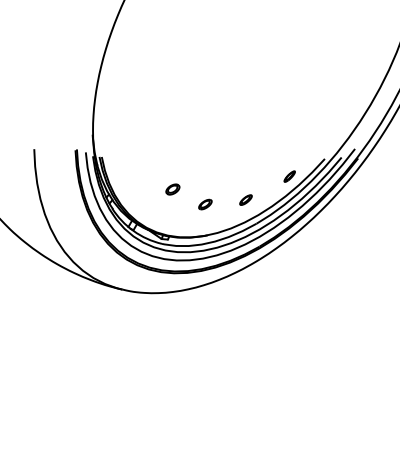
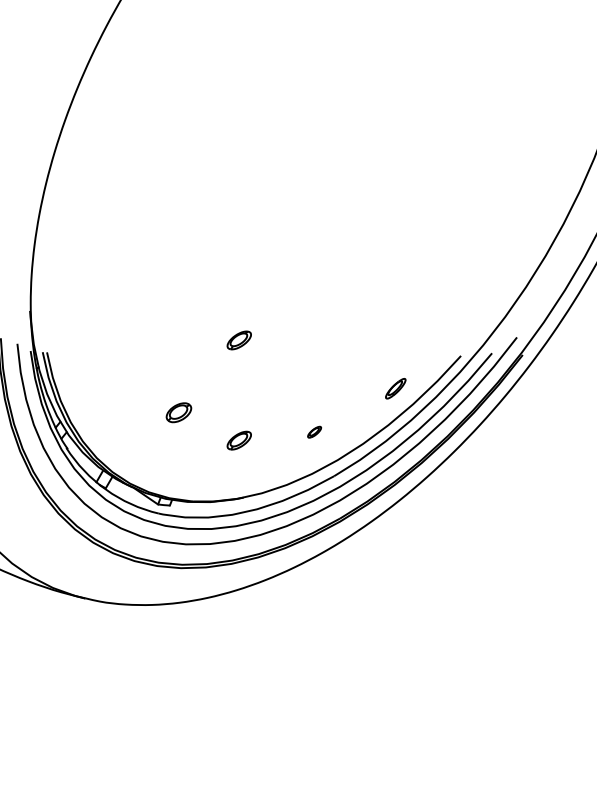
part: (205, 150) -> (239, 340), added
part: (245, 199) -> (313, 431), size x0.6

